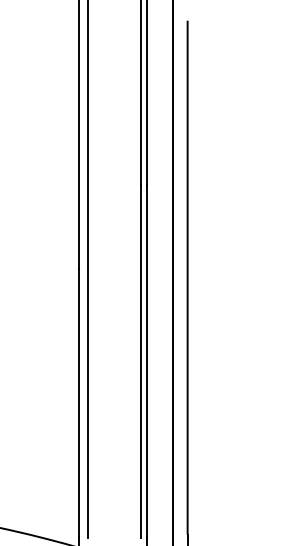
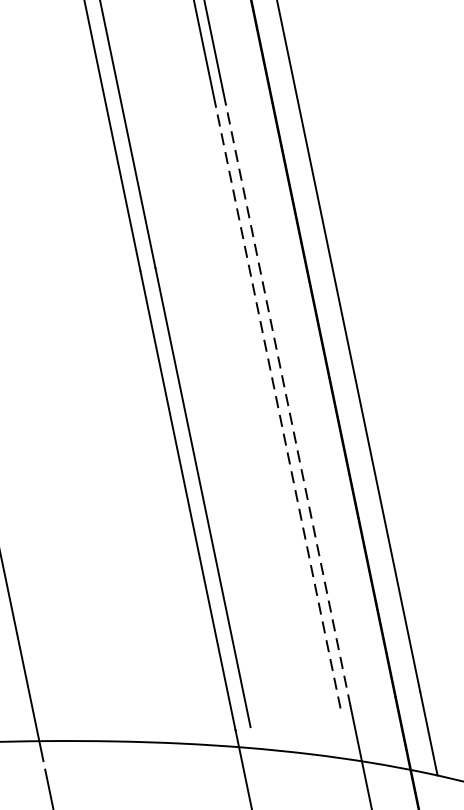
line: (140, 361) -> (277, 407), solid -> dashed
line: (146, 361) -> (287, 405), solid -> dashed

